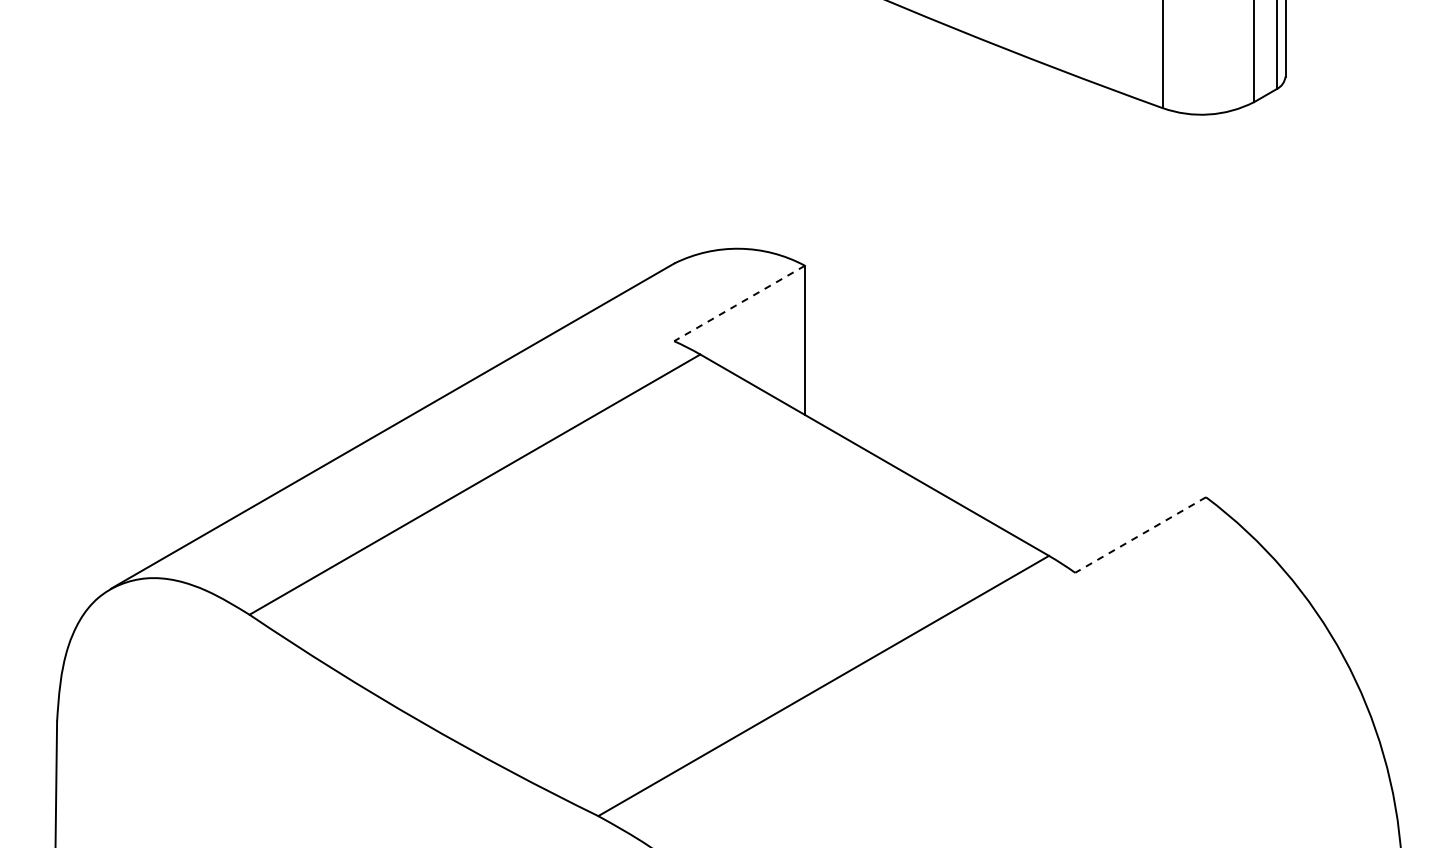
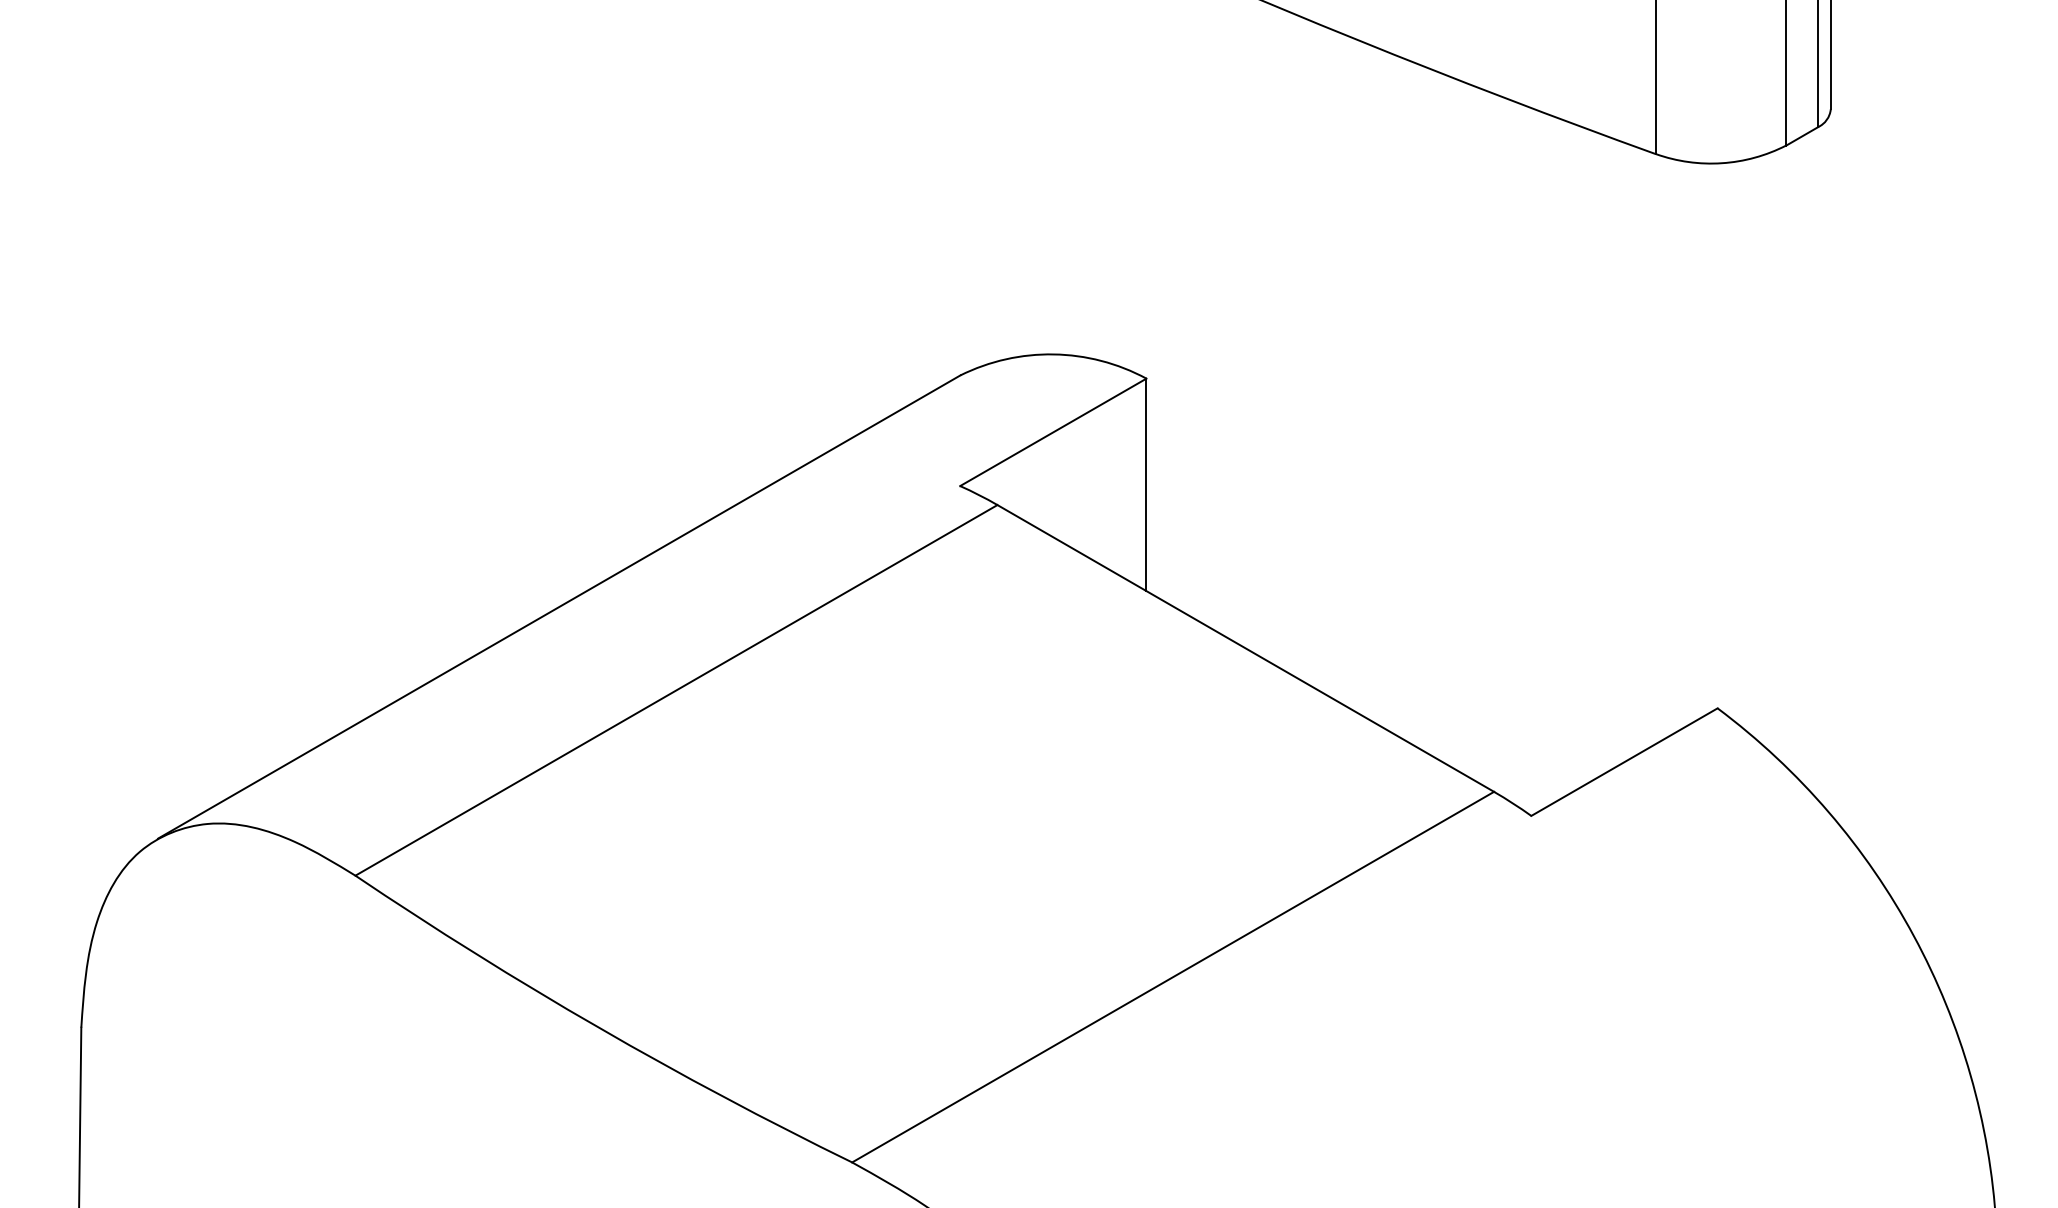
line: (739, 303) -> (1053, 432), dashed -> solid
line: (1140, 535) -> (1624, 762), dashed -> solid

